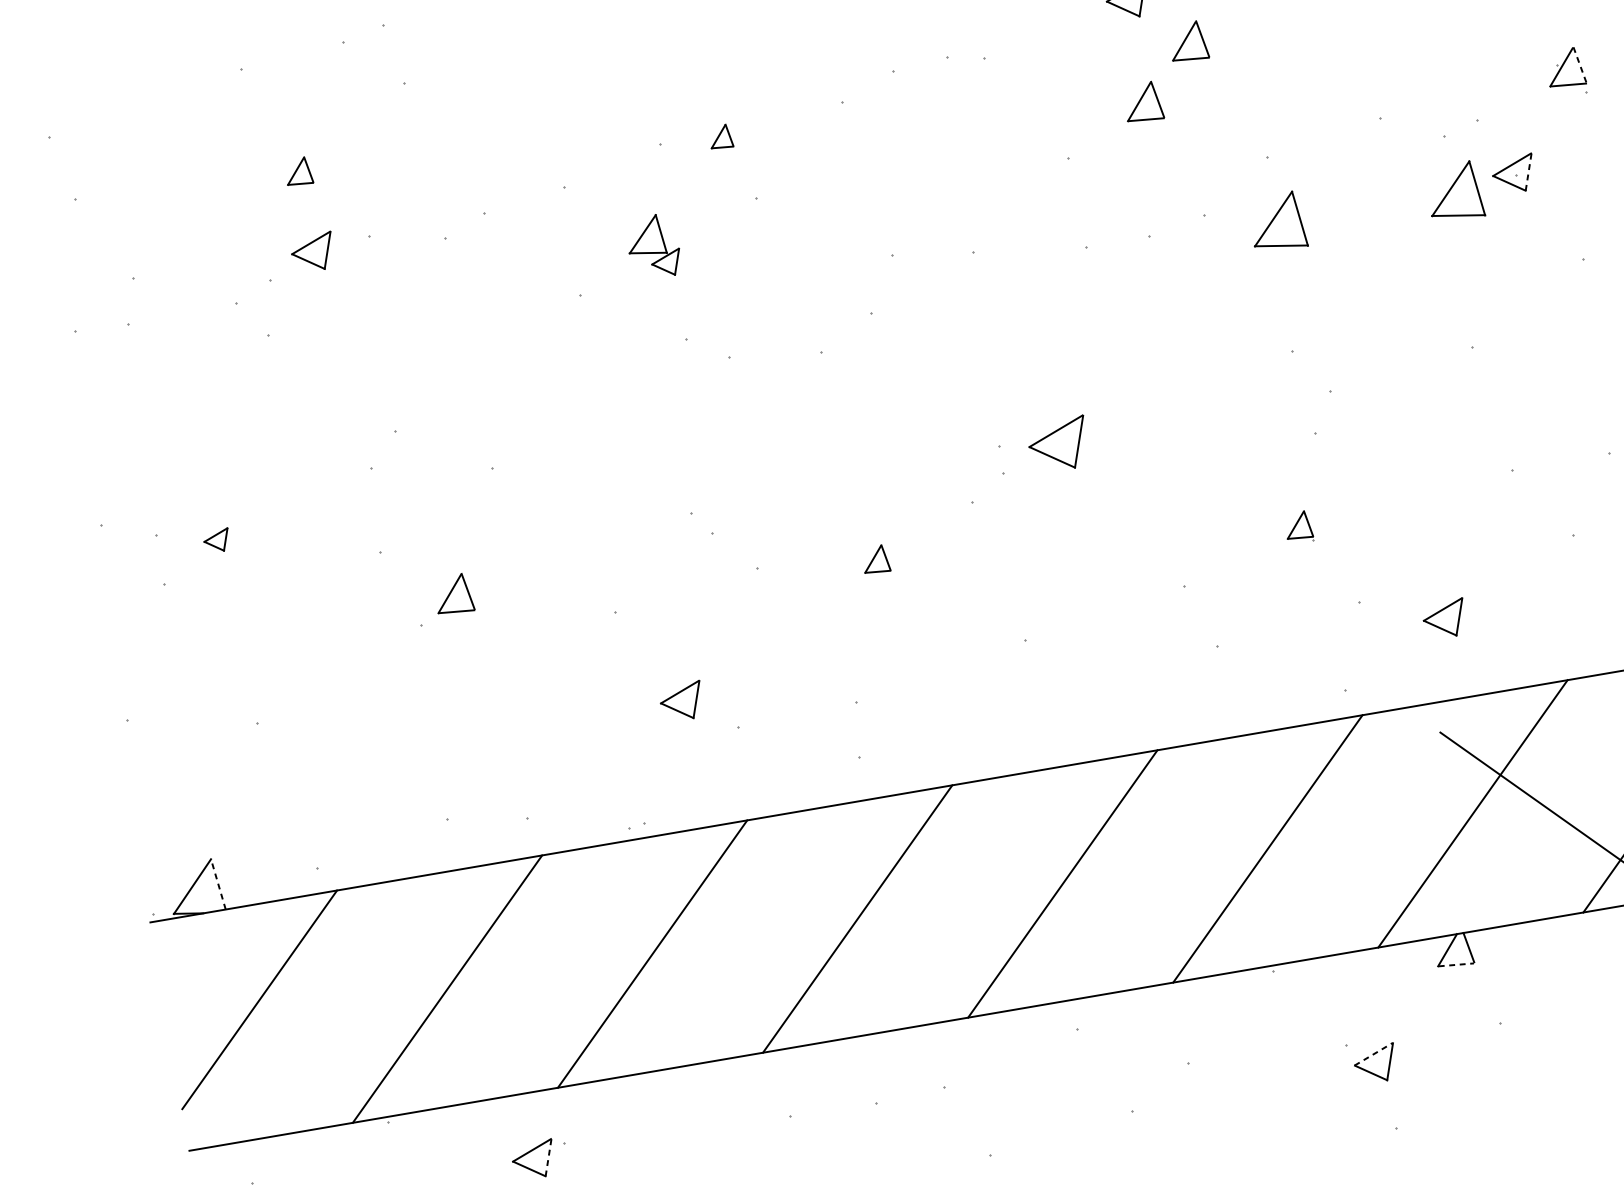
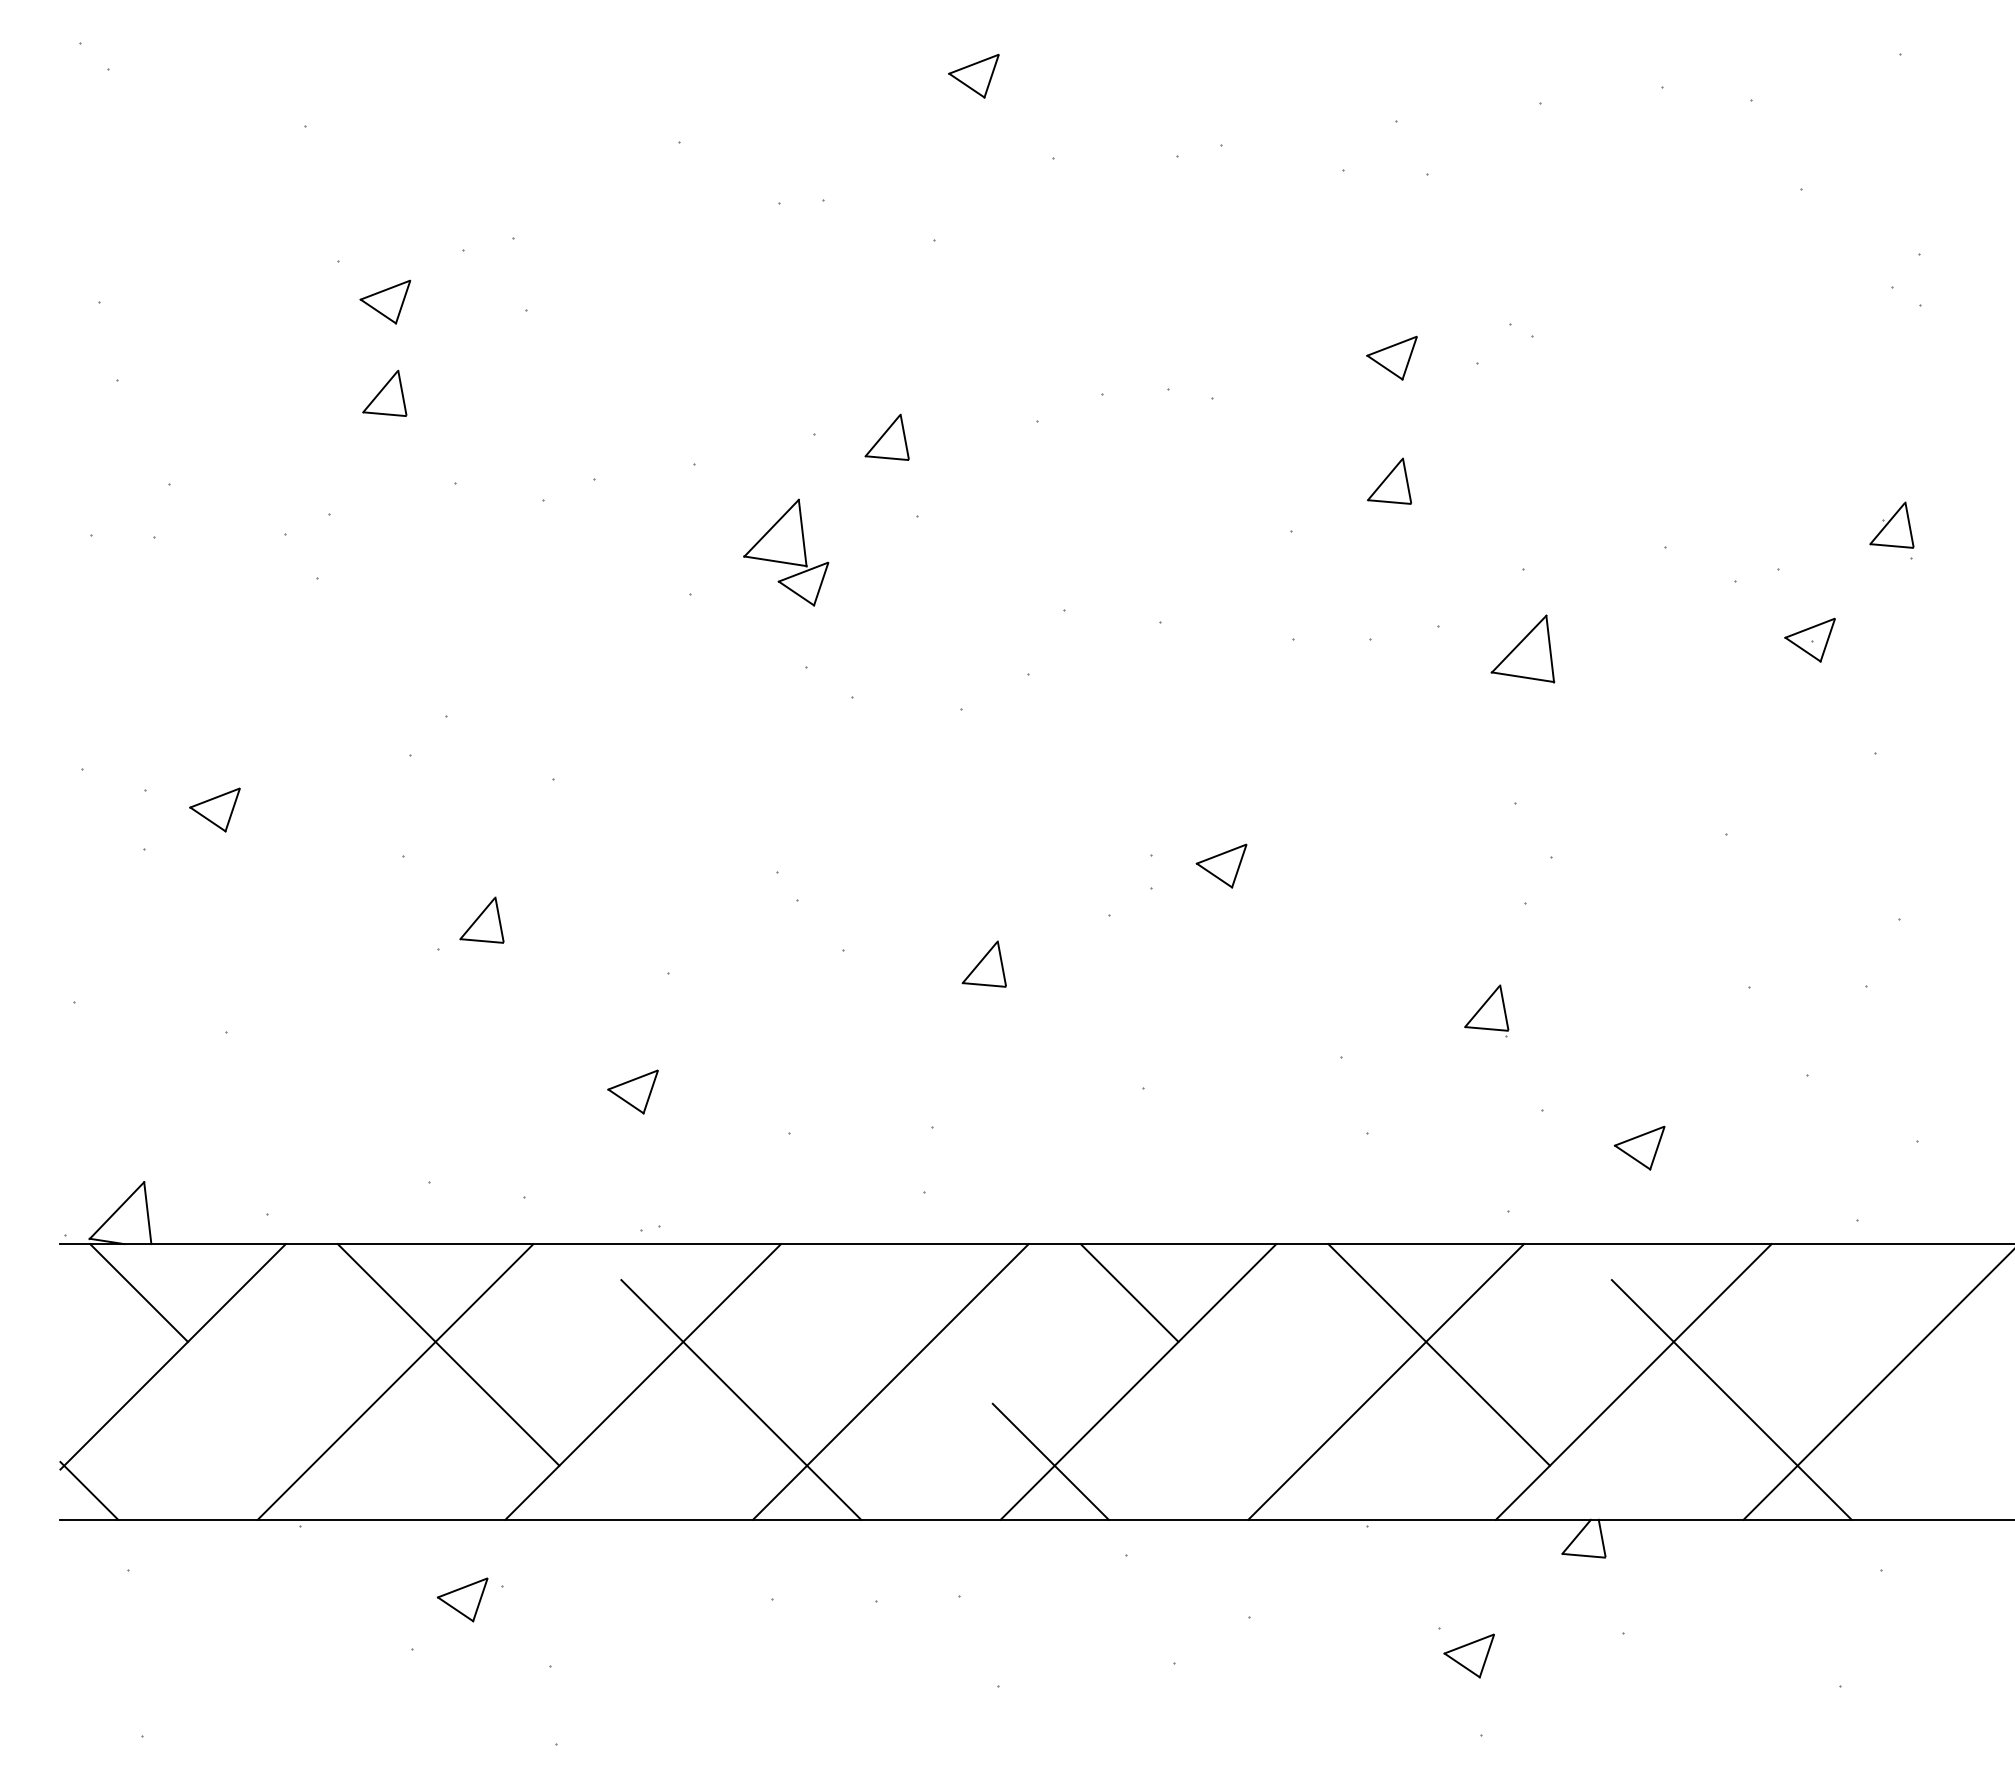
part: (1188, 41) -> (1454, 418), removed
line: (1579, 64) -> (1909, 524), dashed -> solid
part: (720, 136) -> (886, 436), size x1.67
part: (298, 171) -> (384, 392), size x1.43
line: (1528, 171) -> (1827, 639), dashed -> solid
part: (1454, 191) -> (1736, 648), removed
part: (653, 246) -> (786, 552), size x1.43
part: (312, 252) -> (385, 301), moved
part: (1058, 444) -> (1221, 865), size x0.71
part: (1298, 527) -> (1486, 1010), size x1.43
part: (216, 540) -> (214, 809), size x1.67
part: (875, 559) -> (983, 963), size x1.43
part: (681, 701) -> (632, 1091), moved
line: (1042, 811) -> (1129, 1292), added
line: (1308, 818) -> (1439, 1354), added
line: (218, 883) -> (147, 1212), dashed -> solid
line: (222, 951) -> (139, 1292), added
line: (736, 954) -> (741, 1399), added
line: (487, 958) -> (448, 1354), added
line: (1001, 962) -> (1050, 1461), added
line: (1456, 964) -> (1584, 1555), dashed -> solid
line: (1373, 1053) -> (1469, 1643), dashed -> solid
line: (209, 1122) -> (89, 1490), added
line: (548, 1157) -> (480, 1599), dashed -> solid

